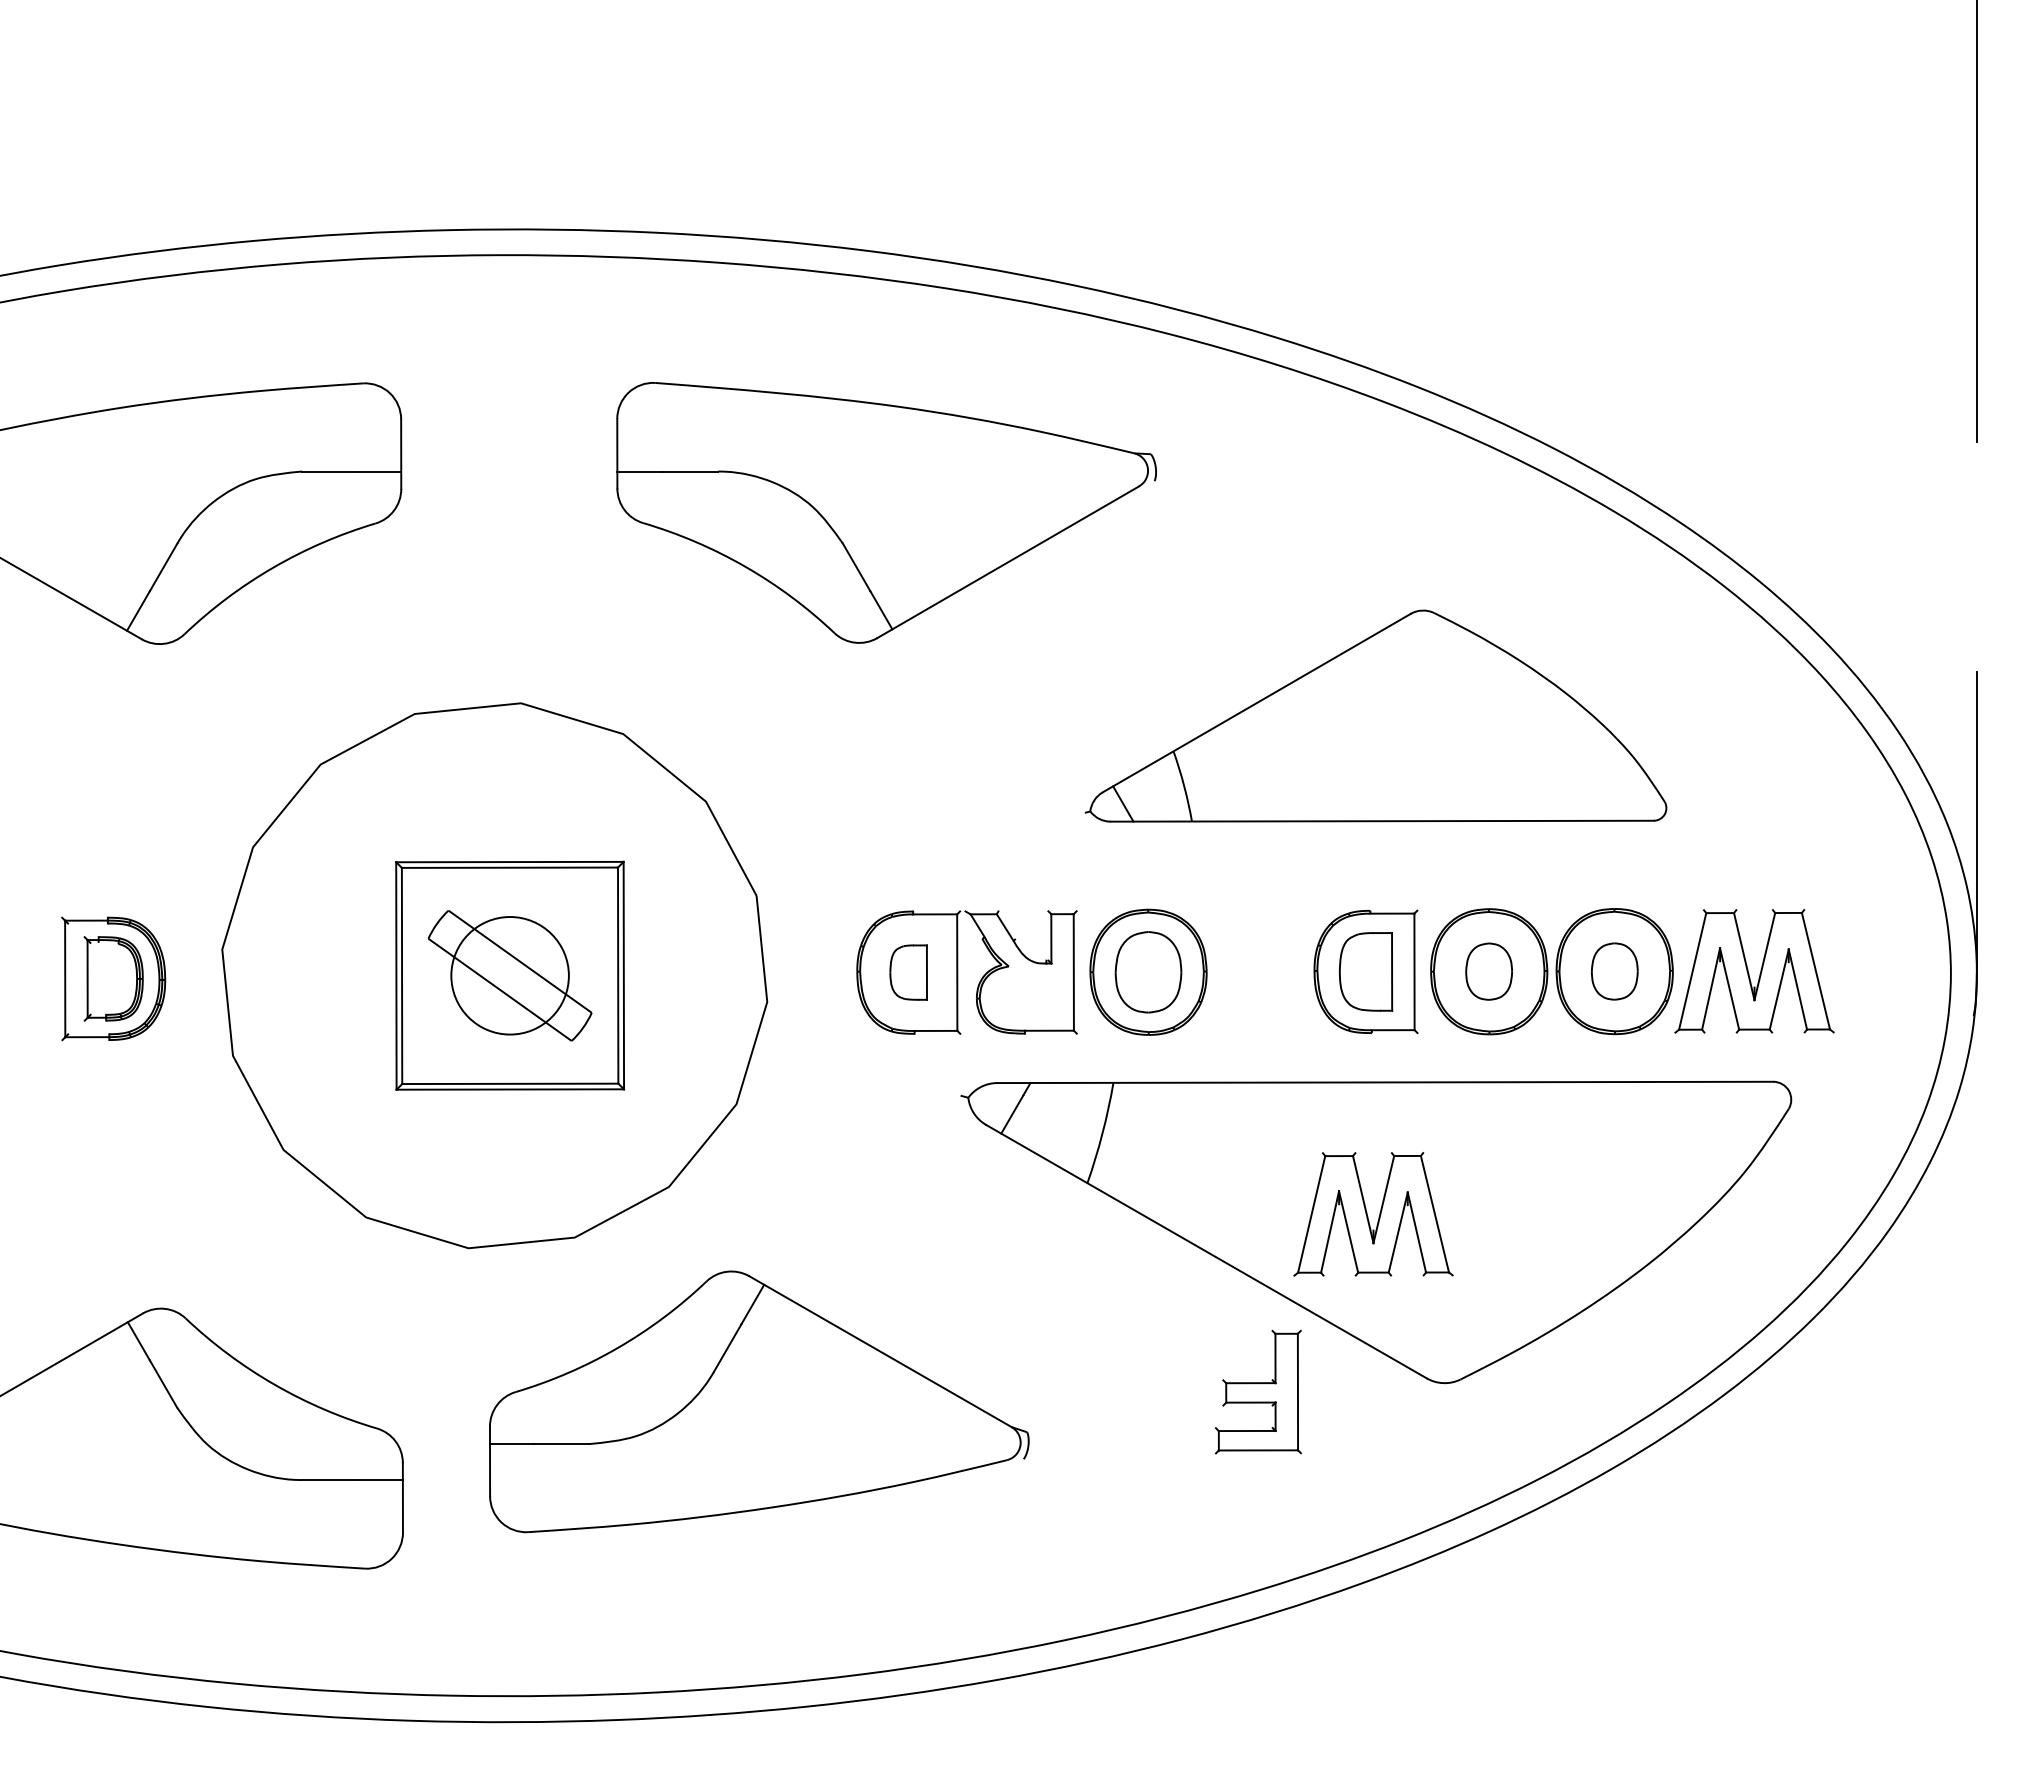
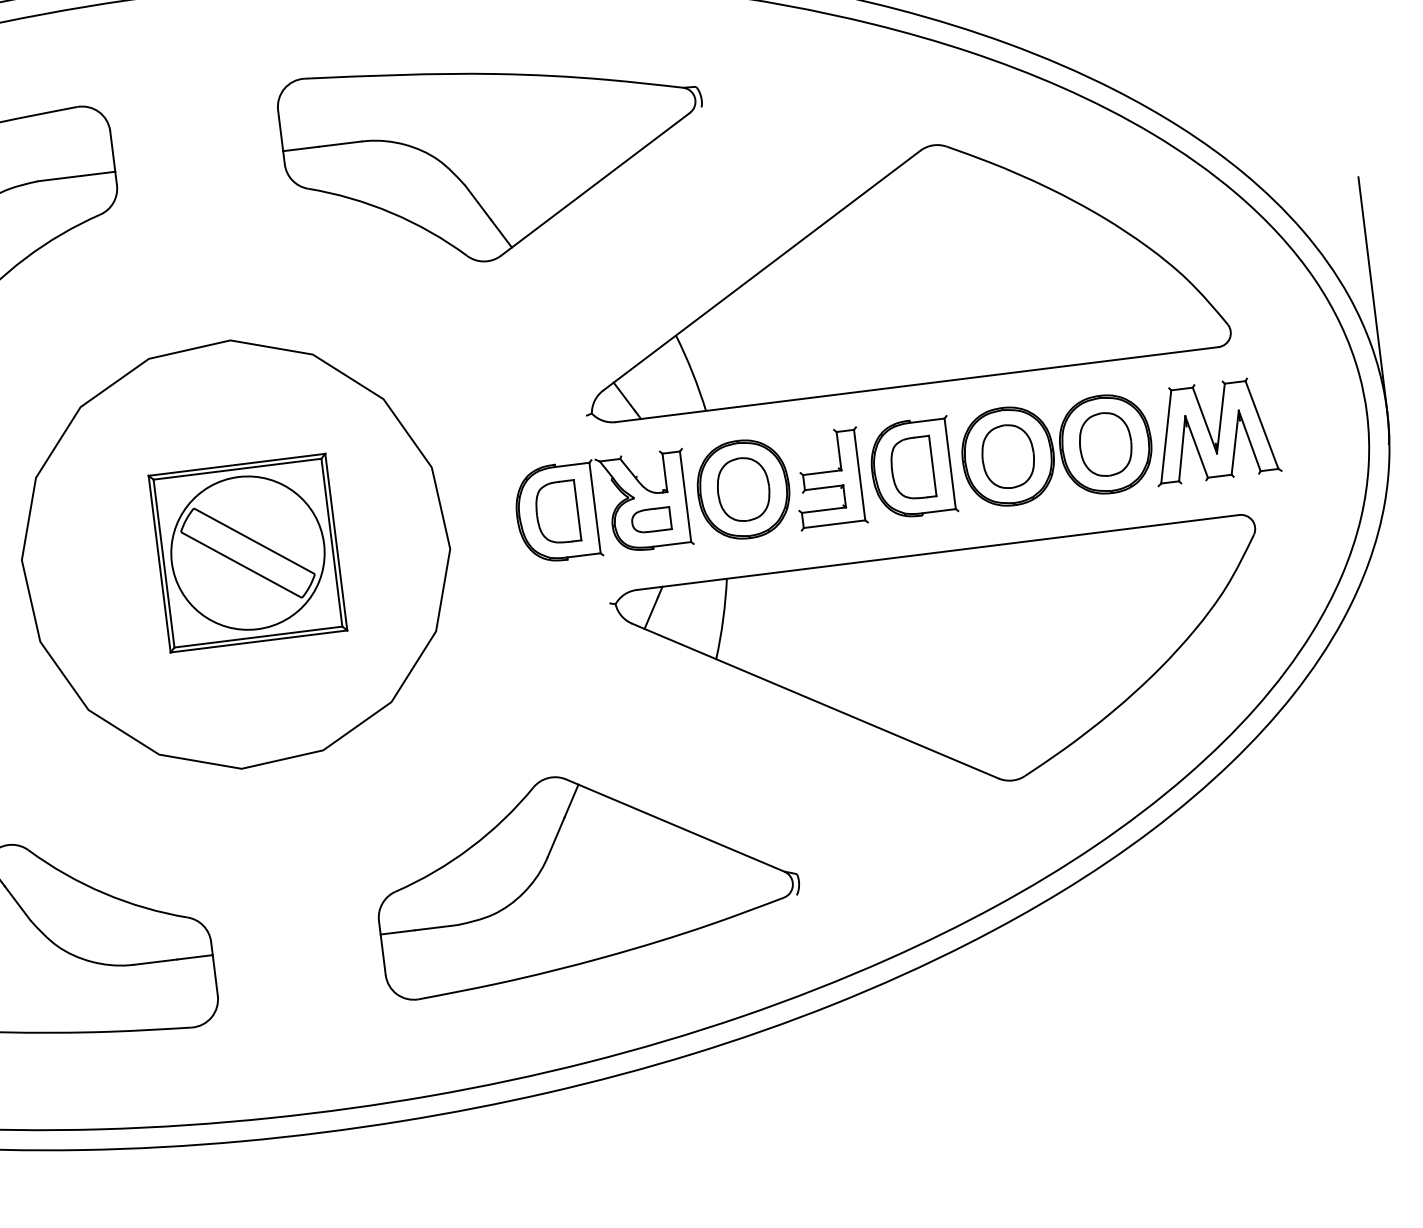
part: (1375, 715) -> (895, 268), size x1.43
part: (1488, 971) -> (1007, 456), size x1.43
part: (1614, 971) -> (1105, 444), size x1.43
part: (908, 972) -> (557, 512), size x1.43
circle: (510, 975) -> (248, 552), size x1.67
part: (1026, 996) -> (651, 519), added
part: (1373, 1214) -> (941, 656), removed
part: (1257, 1391) -> (828, 478), moved
part: (759, 1401) -> (585, 875), moved

